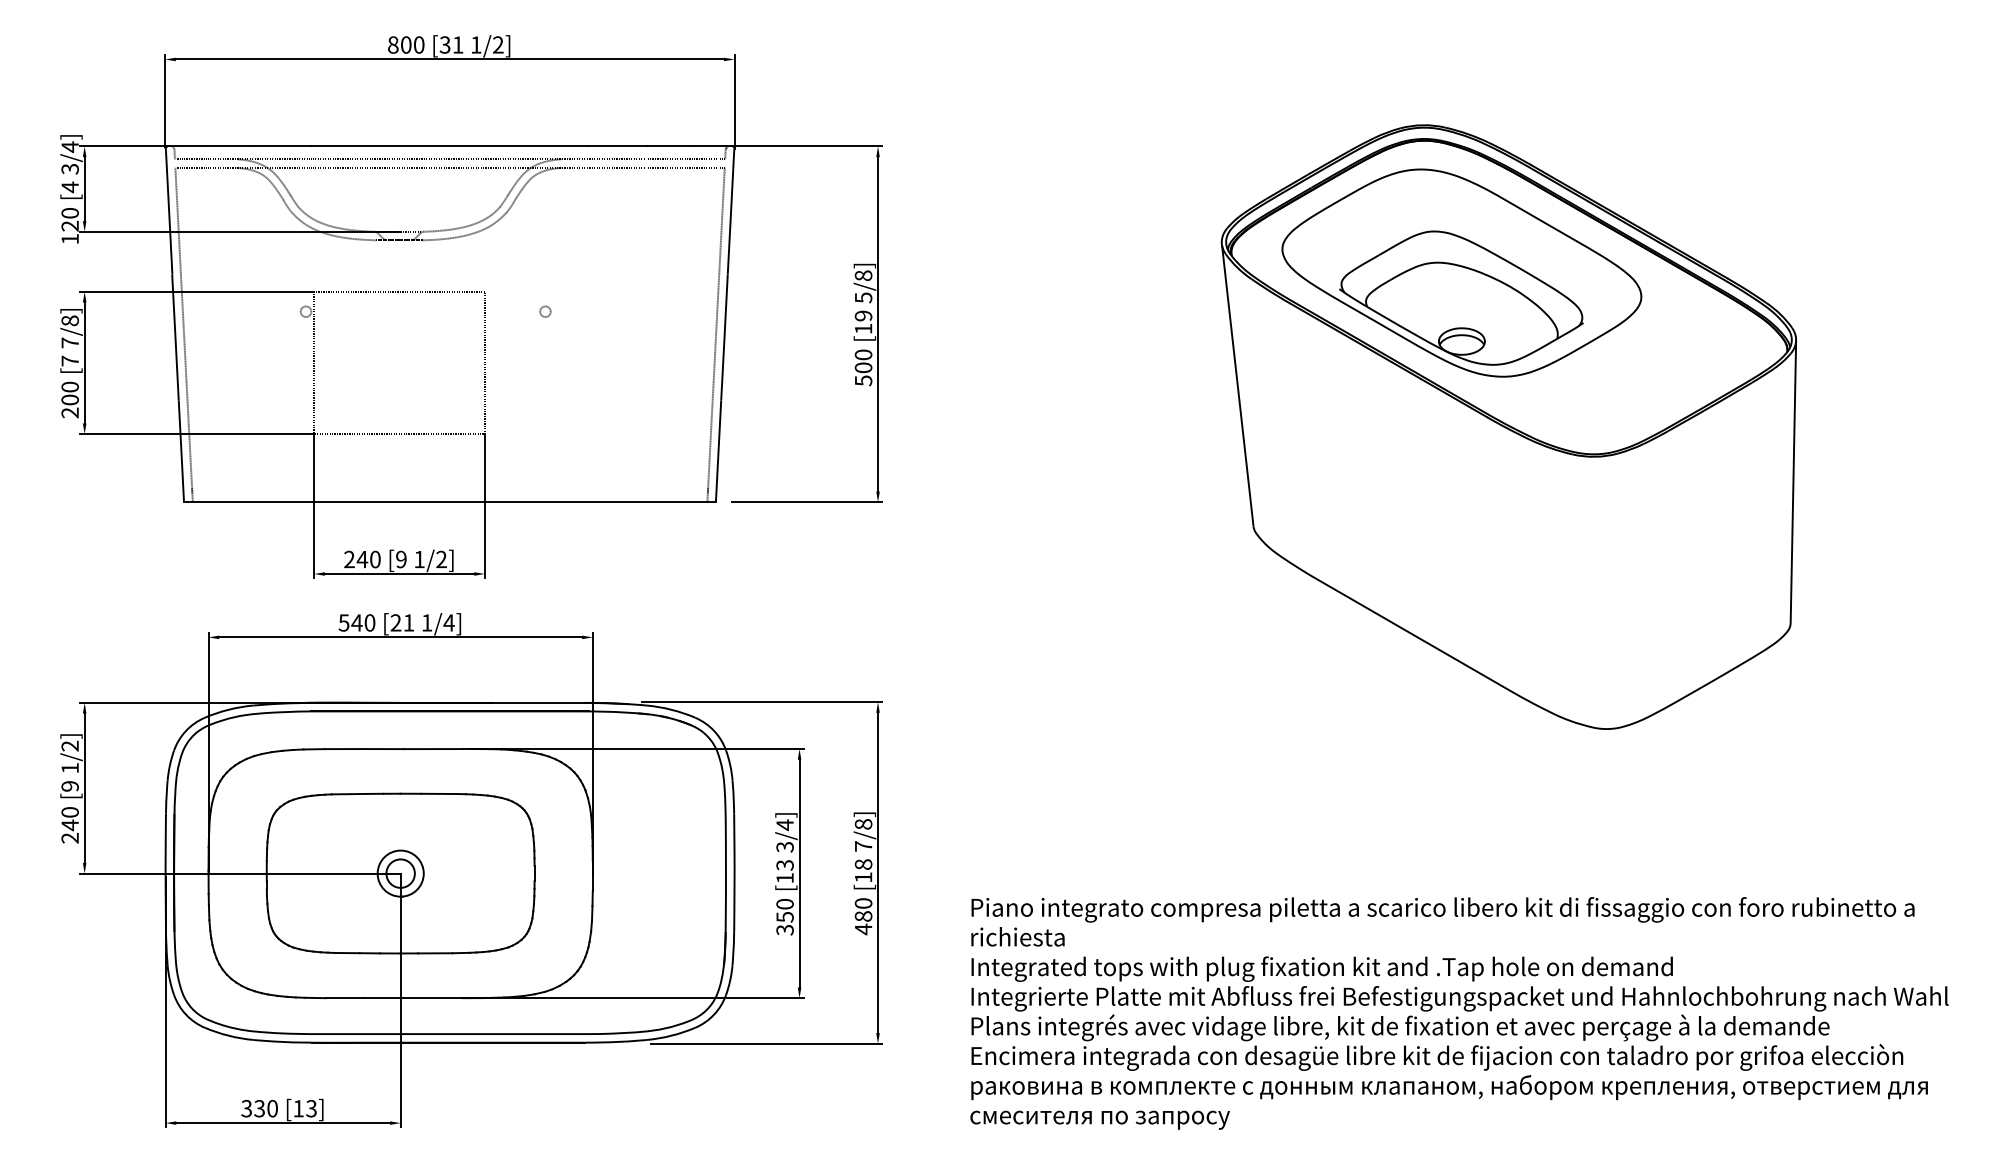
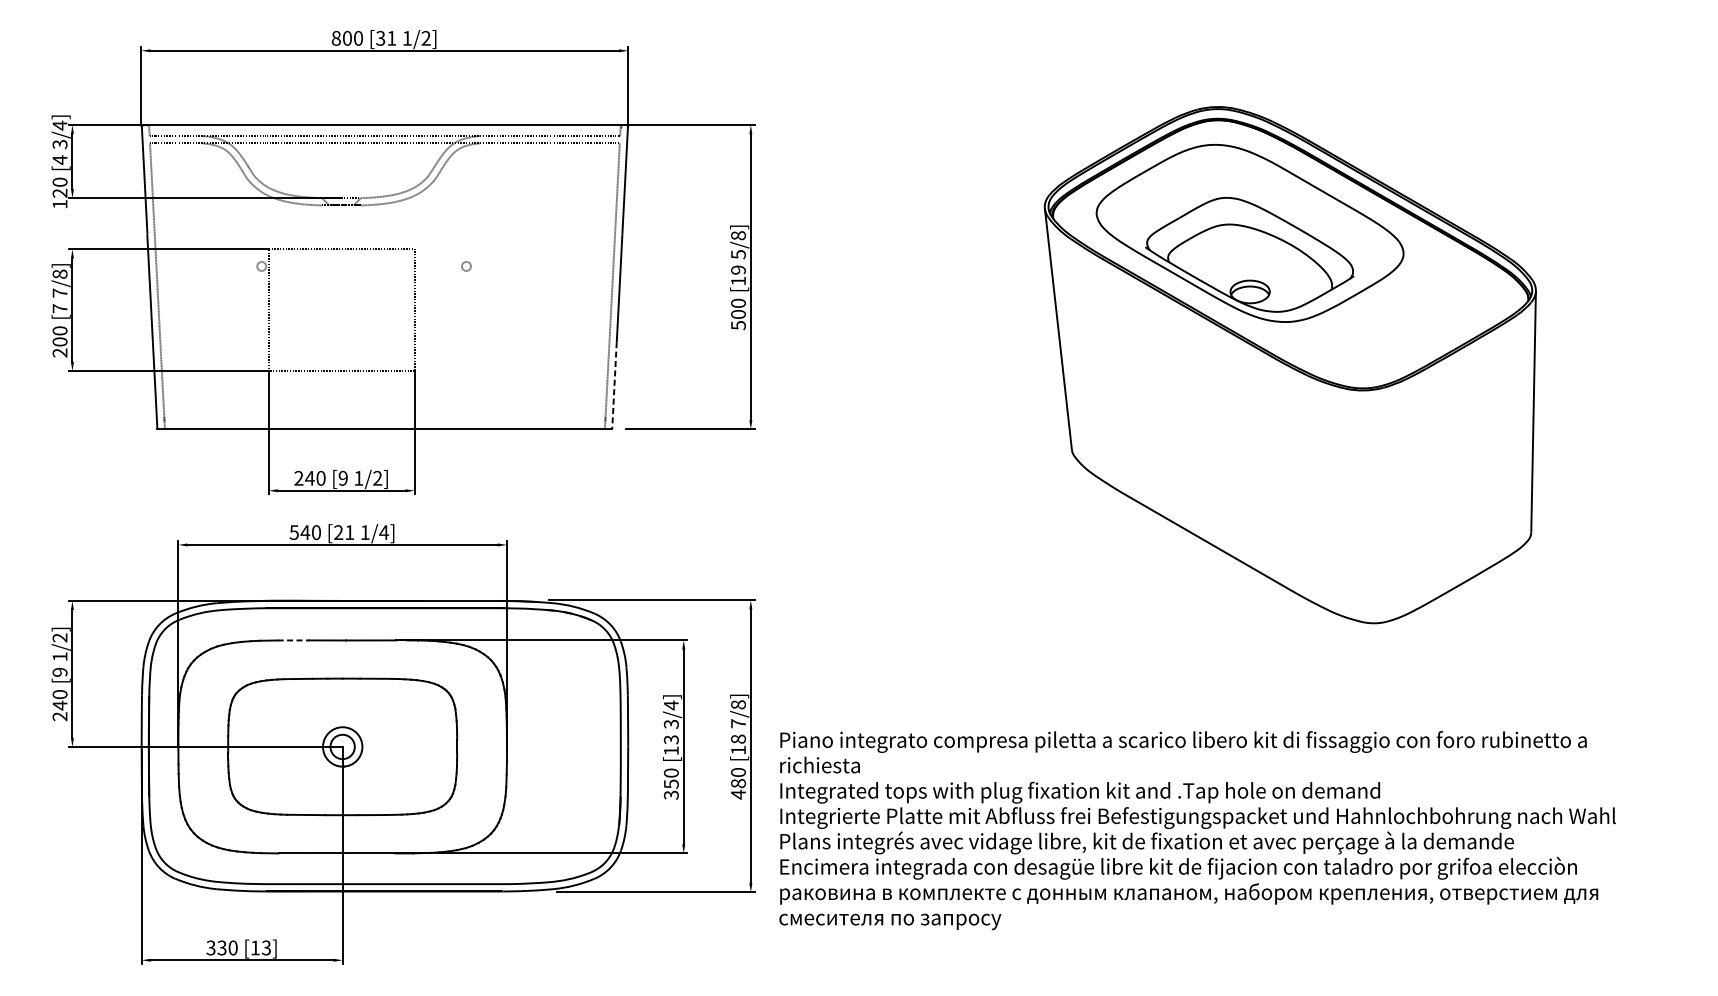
line: (718, 451) -> (614, 385), solid -> dashed
line: (343, 749) -> (293, 640), solid -> dashed
text: (1459, 1013) -> (1197, 830), moved

